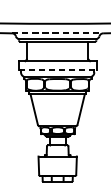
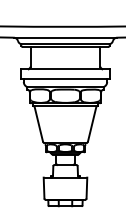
line: (57, 33) -> (65, 37), dashed -> solid
line: (57, 70) -> (65, 79), dashed -> solid

